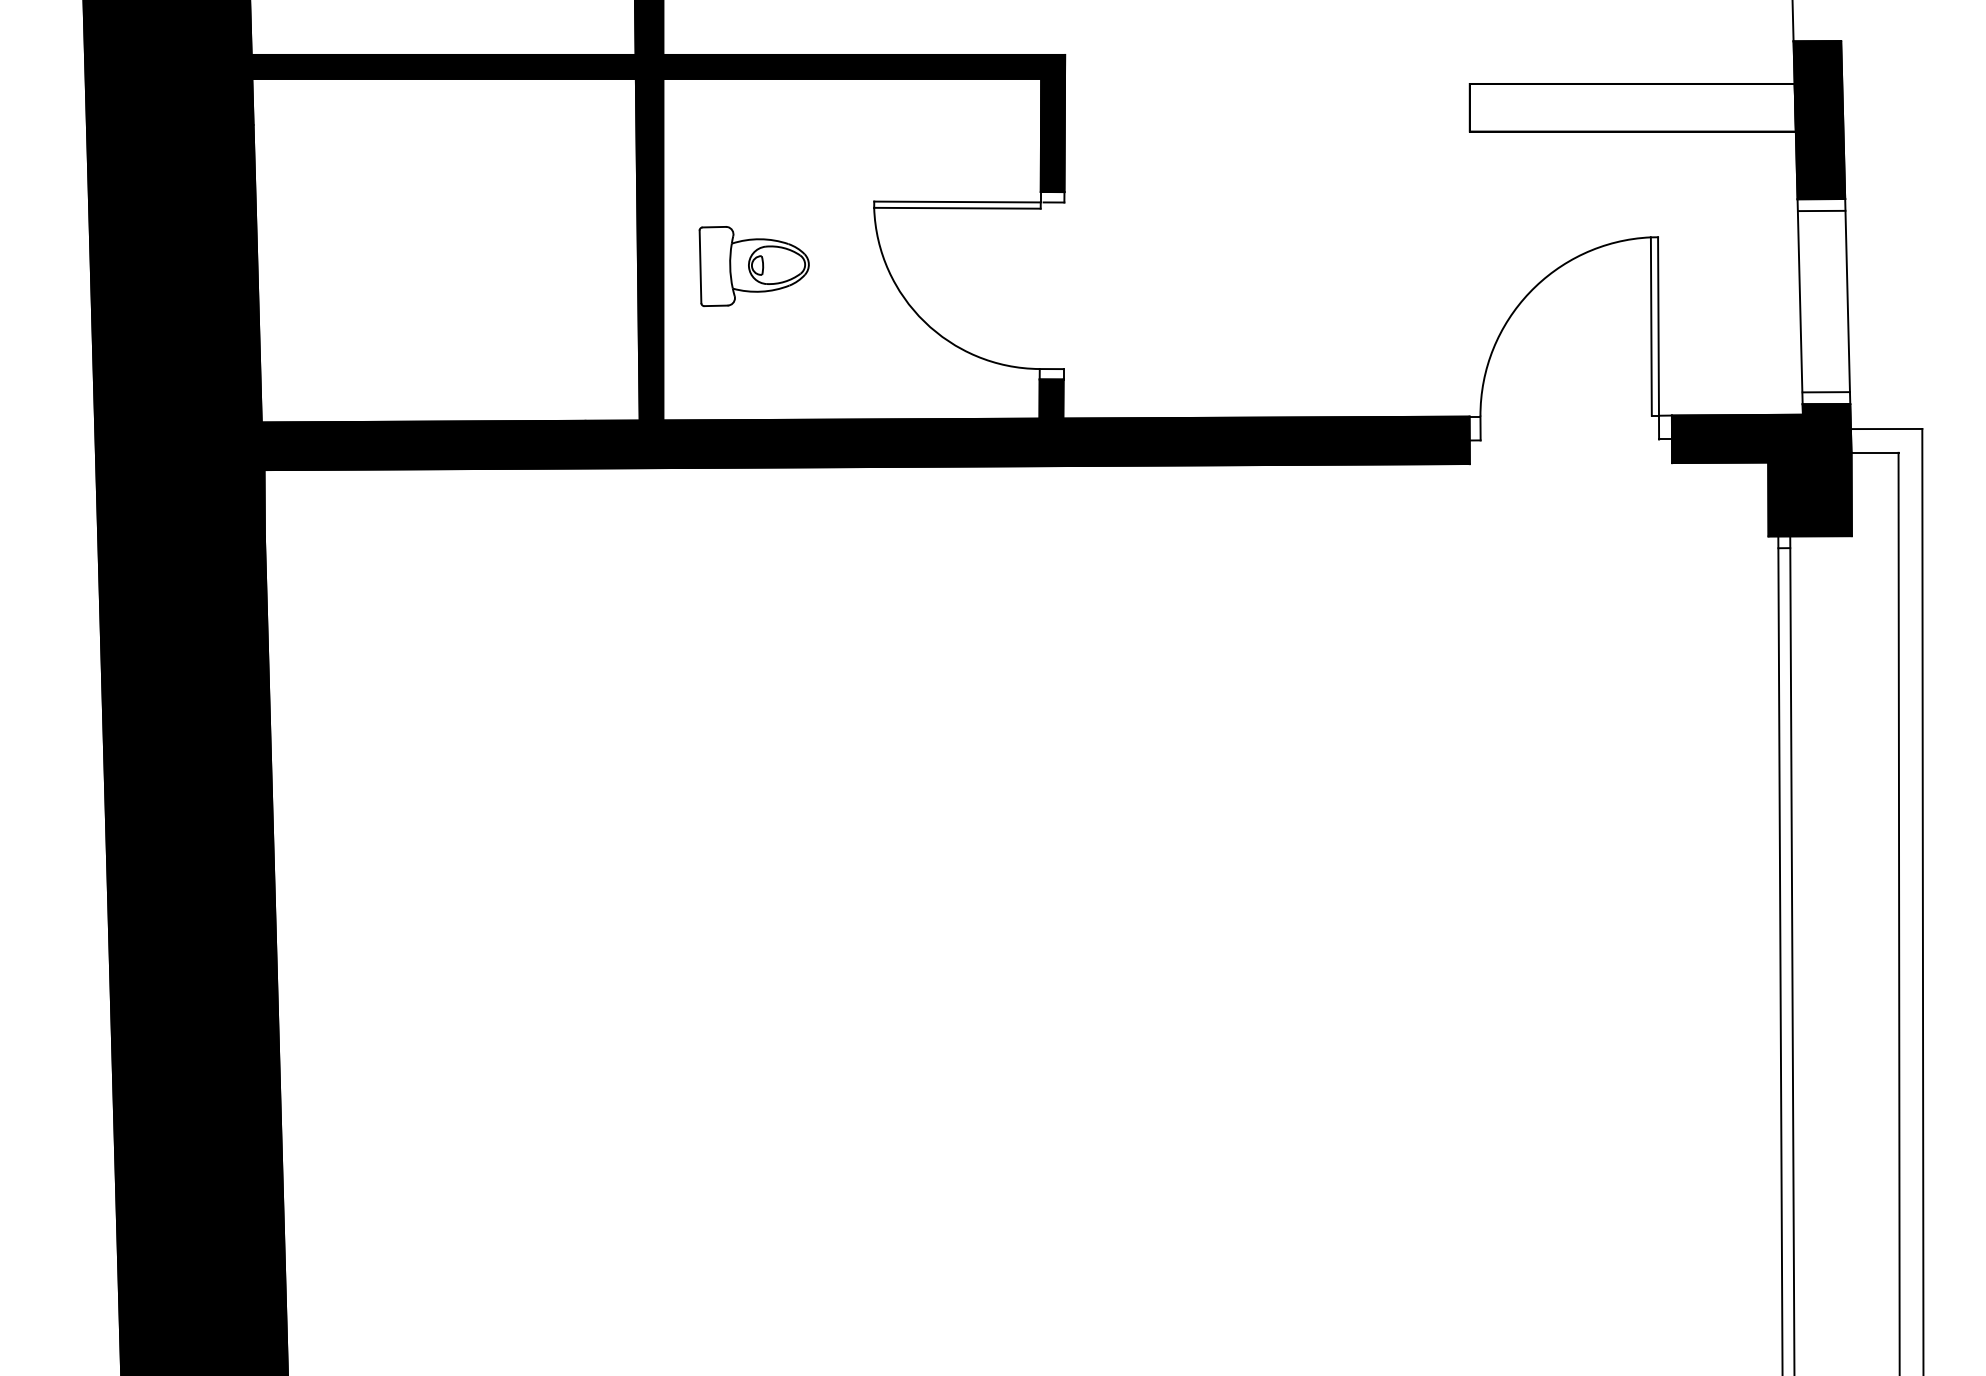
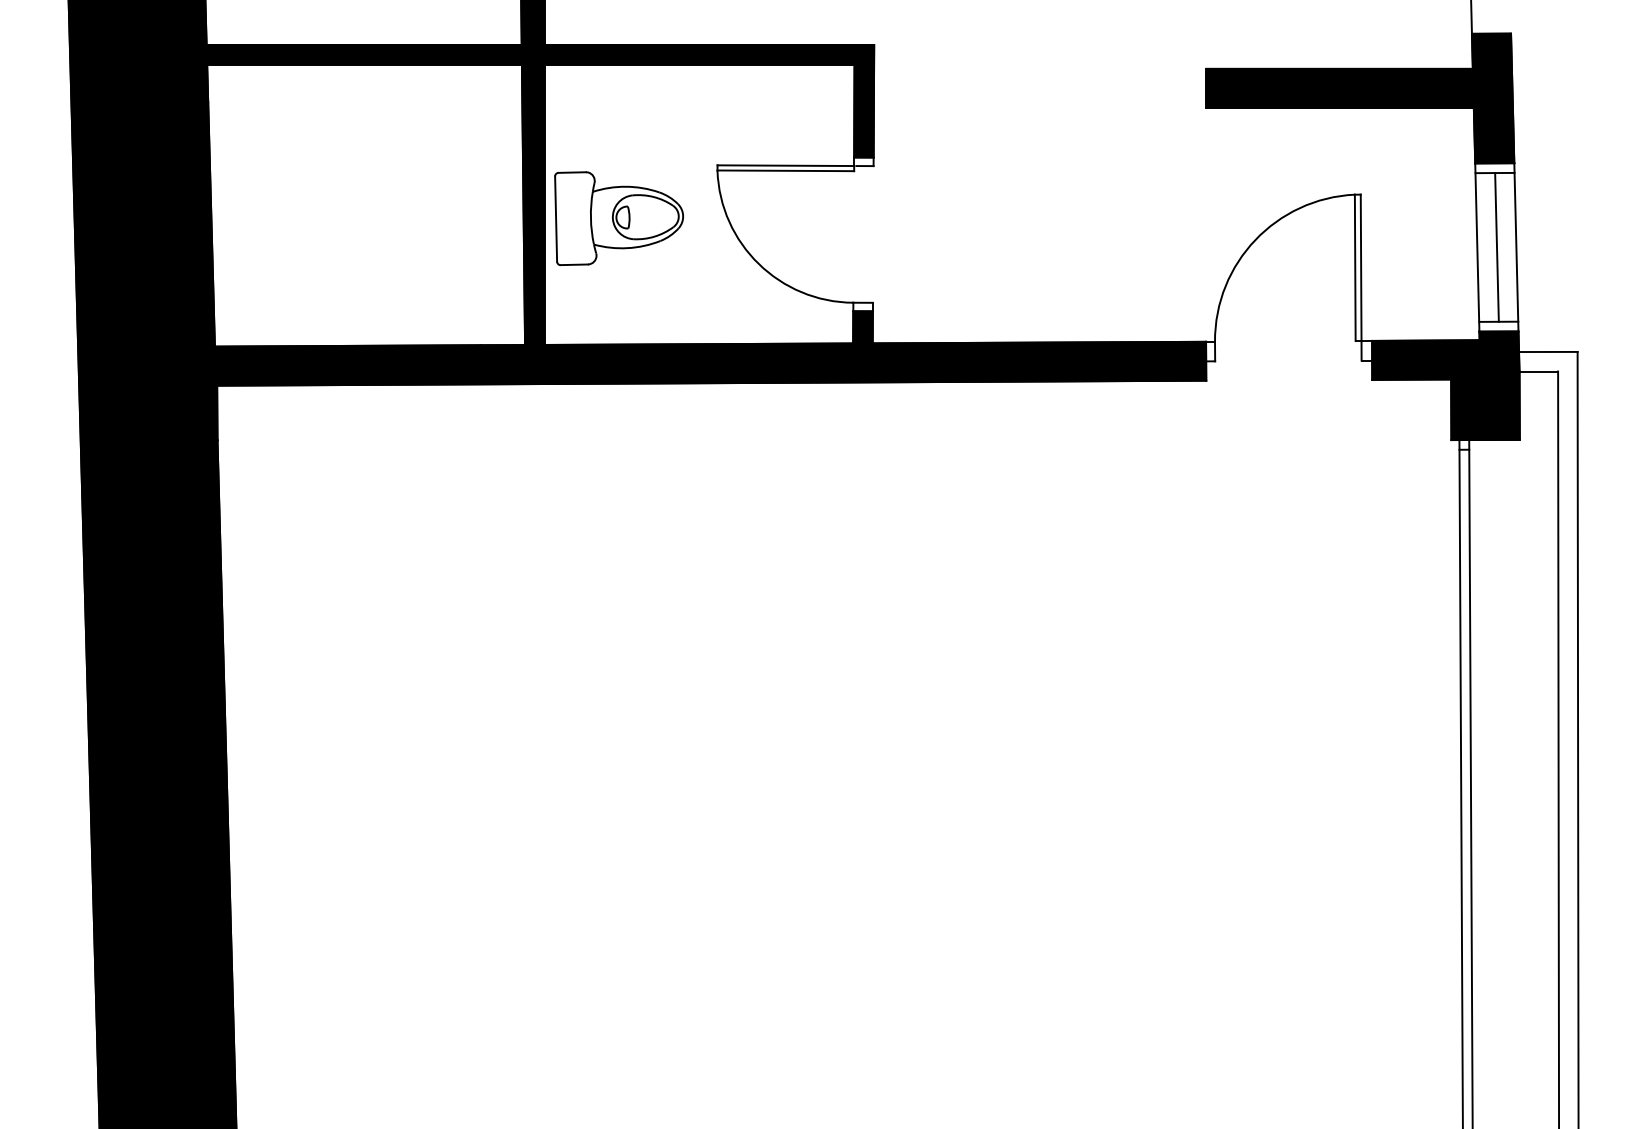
fill: (1632, 106) -> (1339, 87), added
part: (753, 266) -> (618, 218), size x1.43
line: (1823, 301) -> (1496, 247), added

